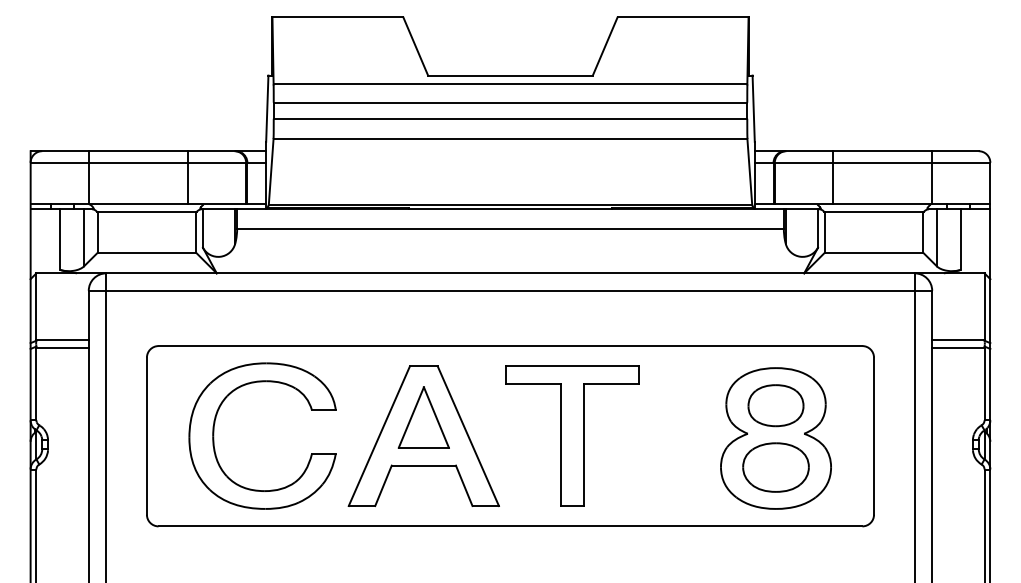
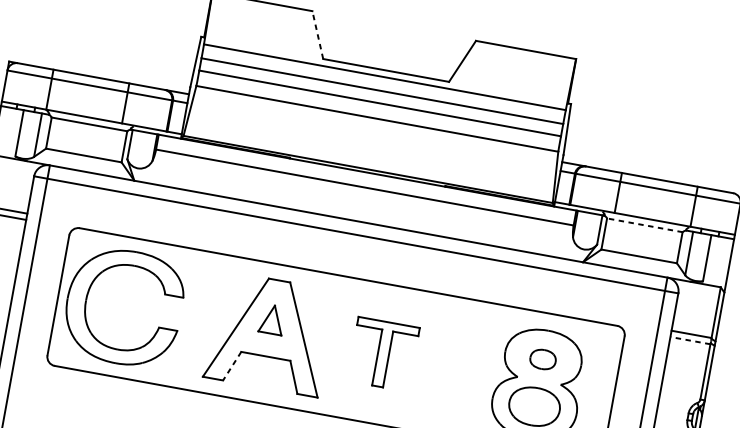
line: (415, 46) -> (317, 35), solid -> dashed
line: (874, 212) -> (645, 225), solid -> dashed
line: (957, 347) -> (689, 340), solid -> dashed
part: (775, 405) -> (542, 359), size x0.6
part: (423, 417) -> (272, 319), size x0.6
part: (214, 435) -> (87, 300), moved
part: (572, 435) -> (383, 353), size x0.6
line: (383, 485) -> (232, 365), solid -> dashed

